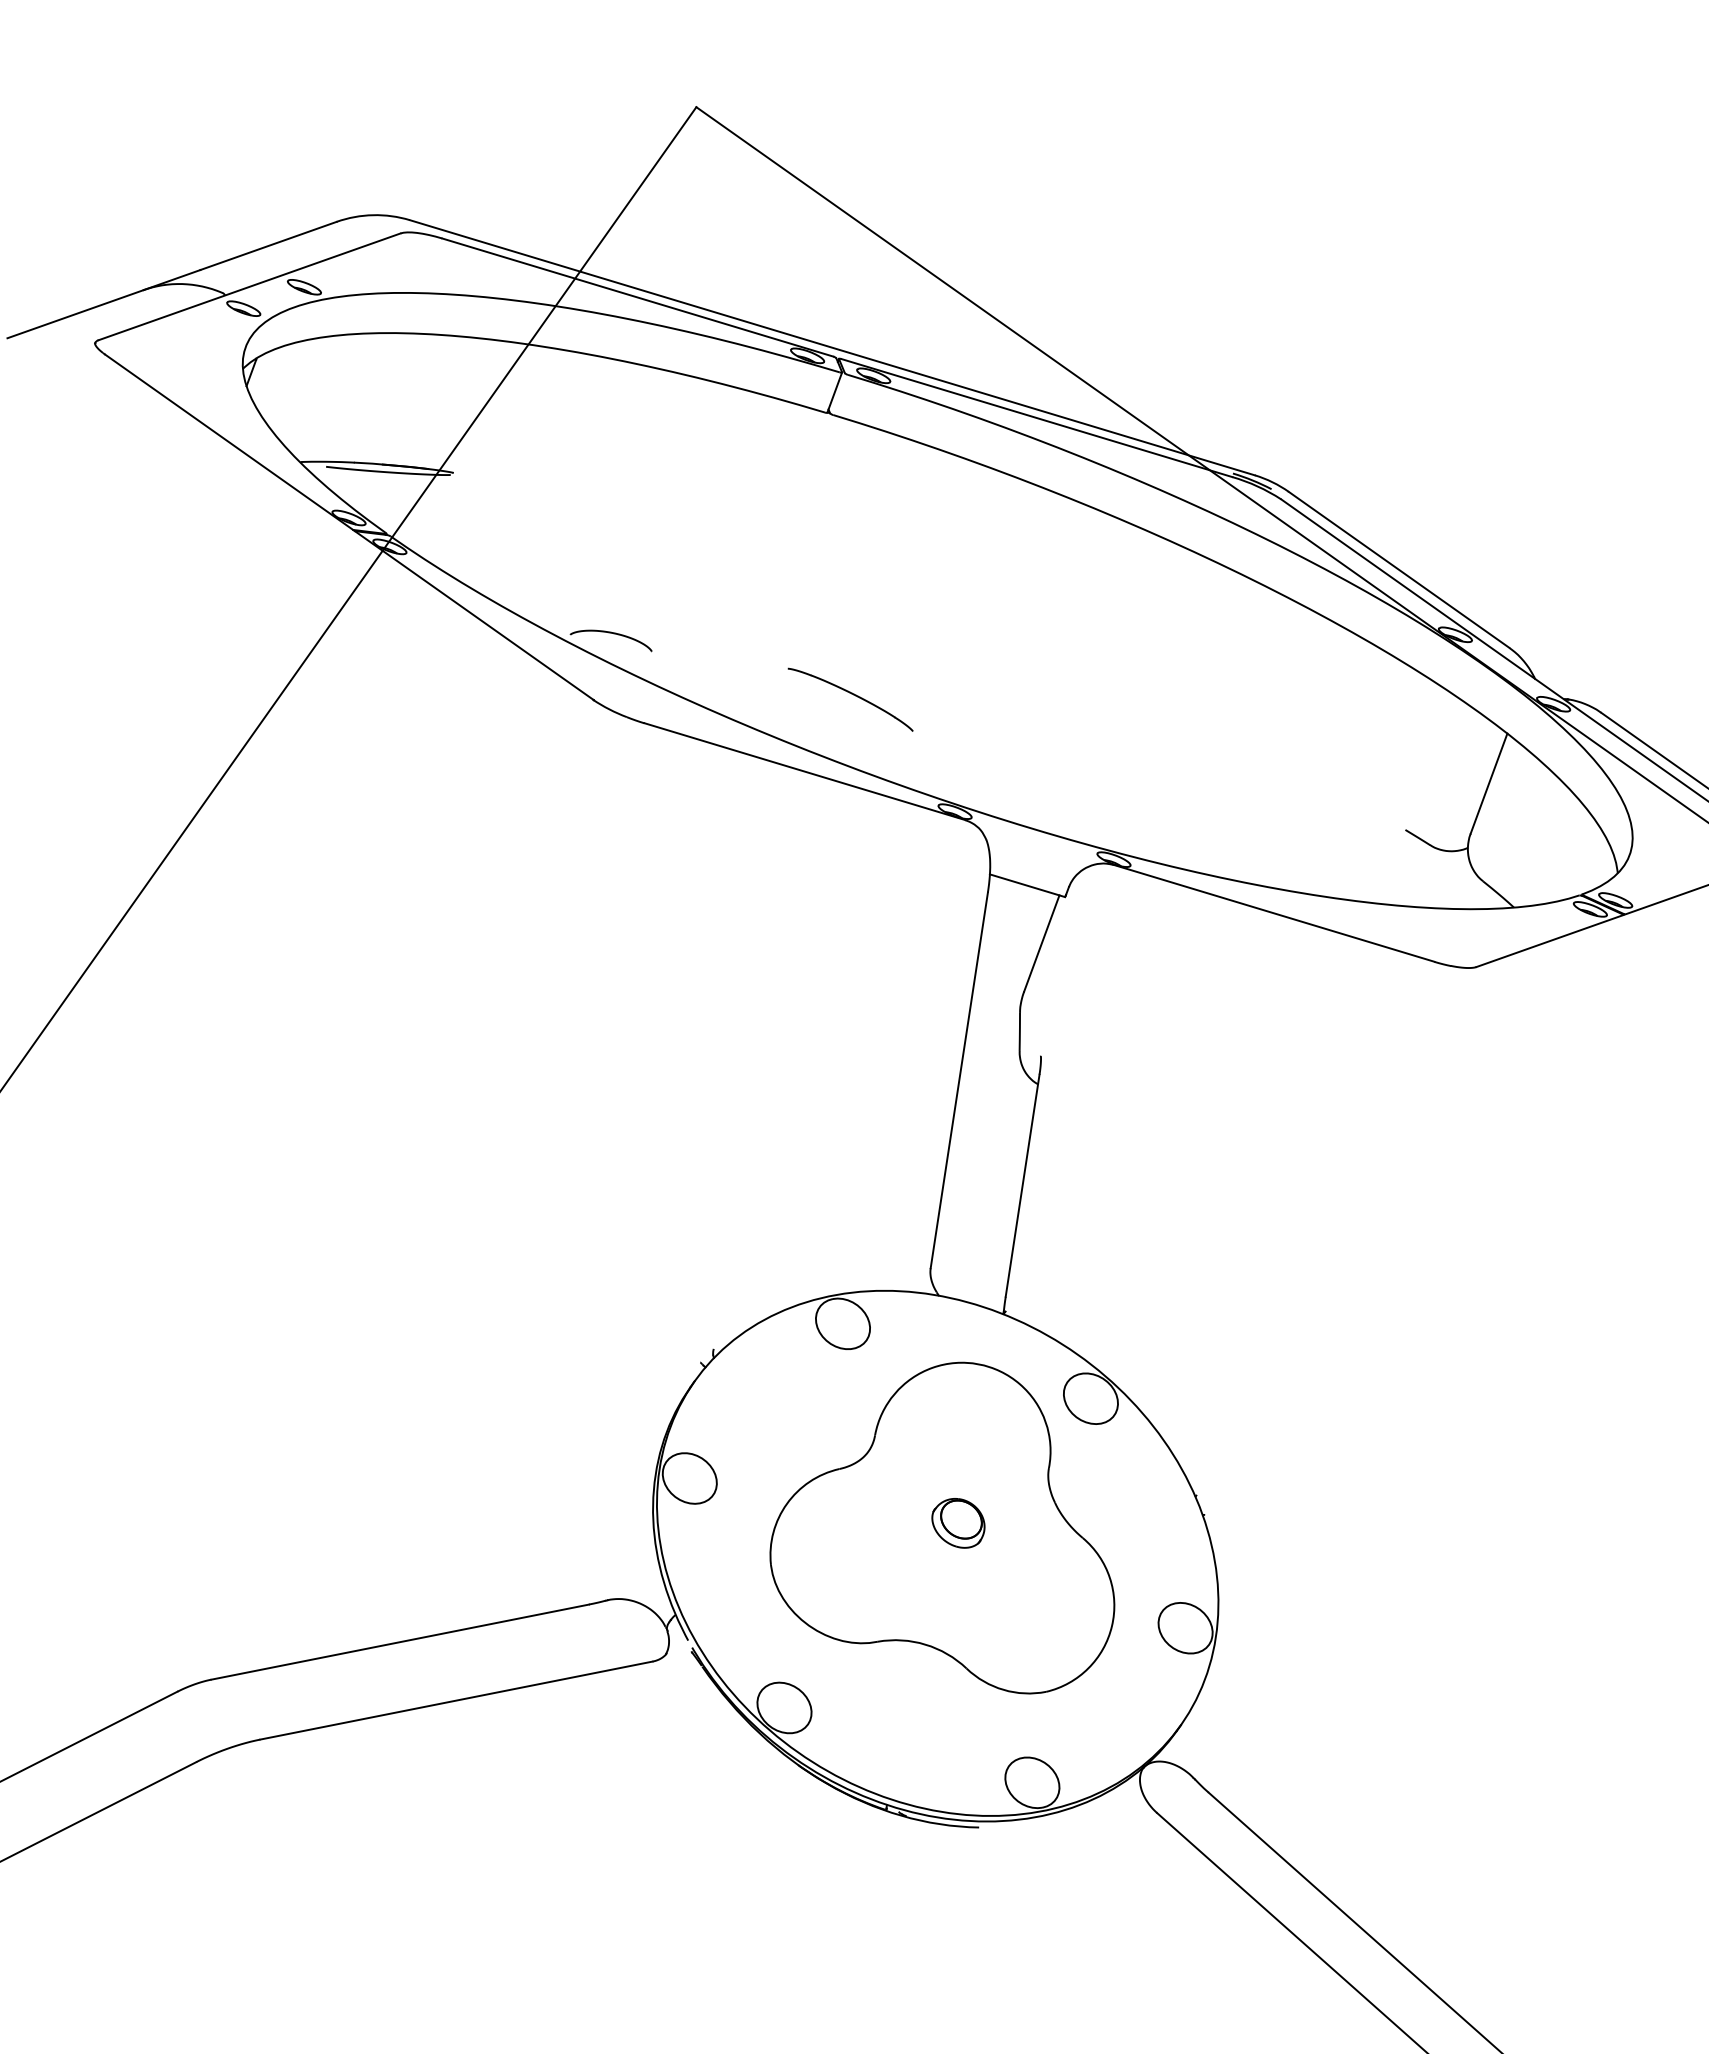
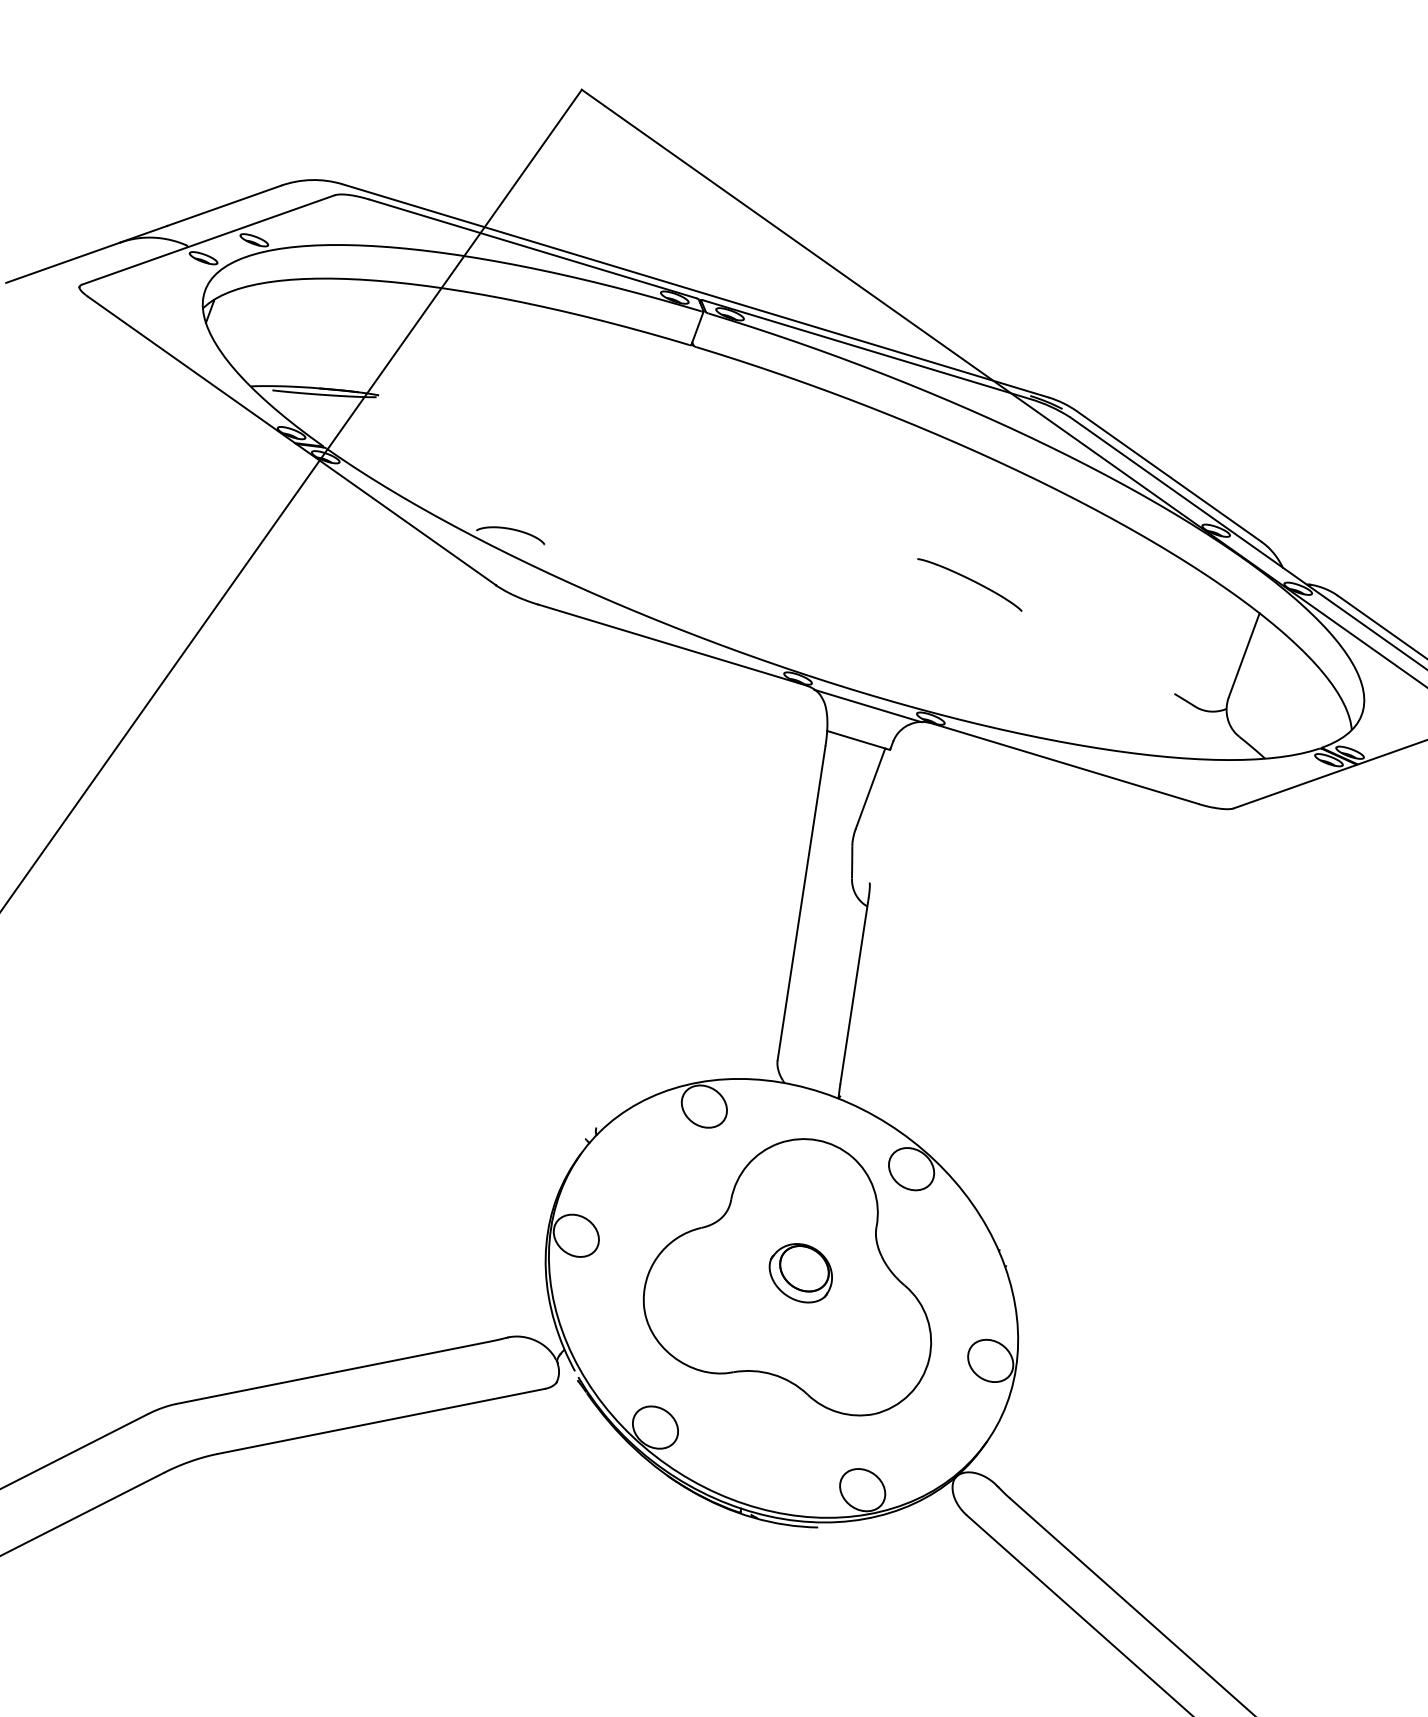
part: (850, 699) -> (969, 584), moved
line: (1038, 844) -> (867, 705), added
part: (958, 1523) -> (800, 1273), size x1.43

